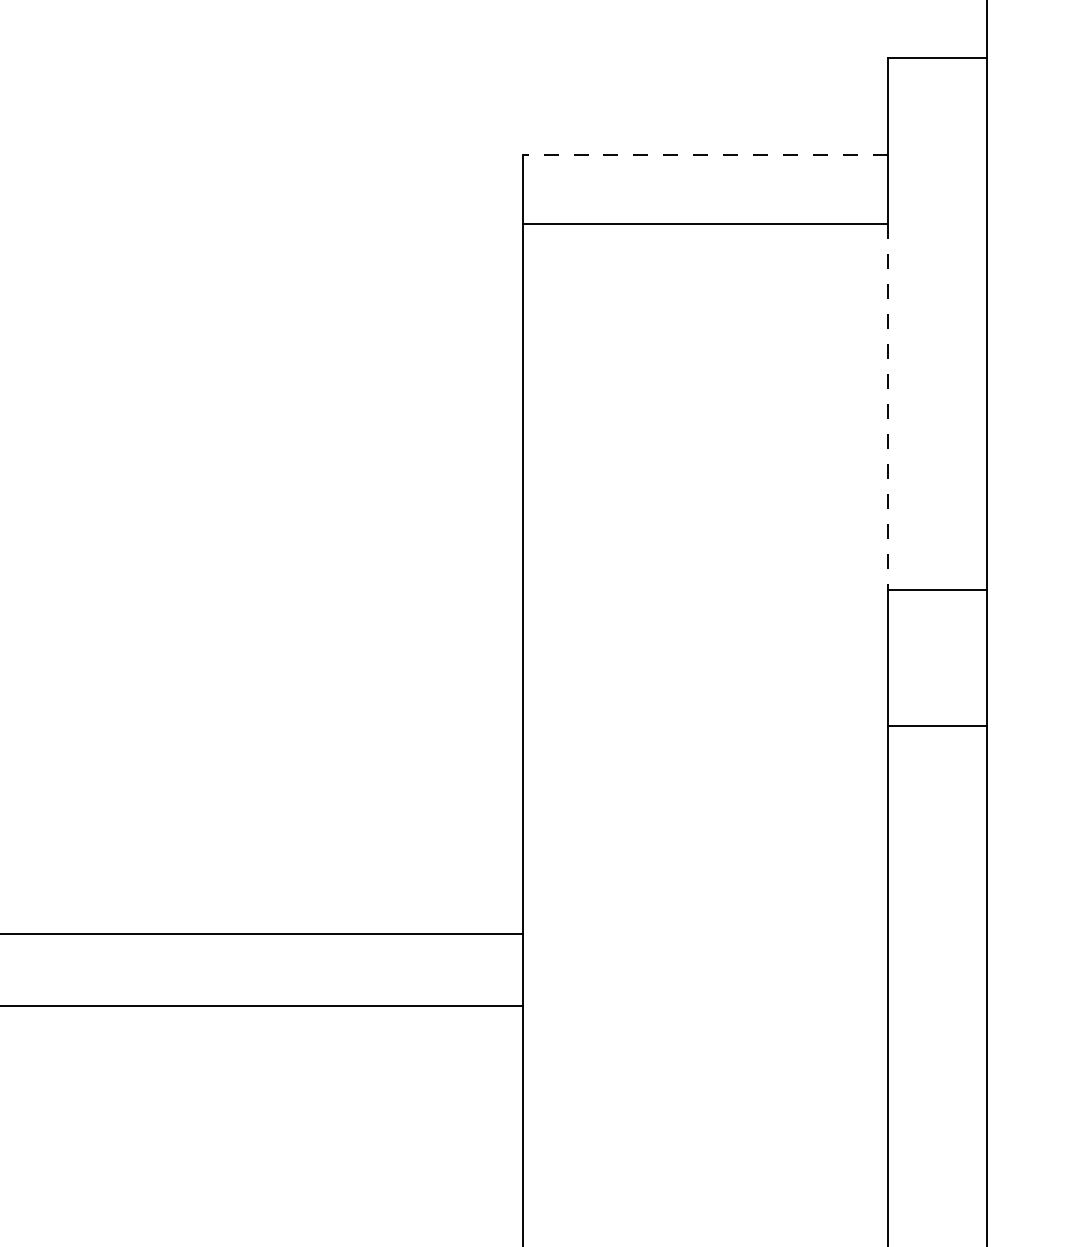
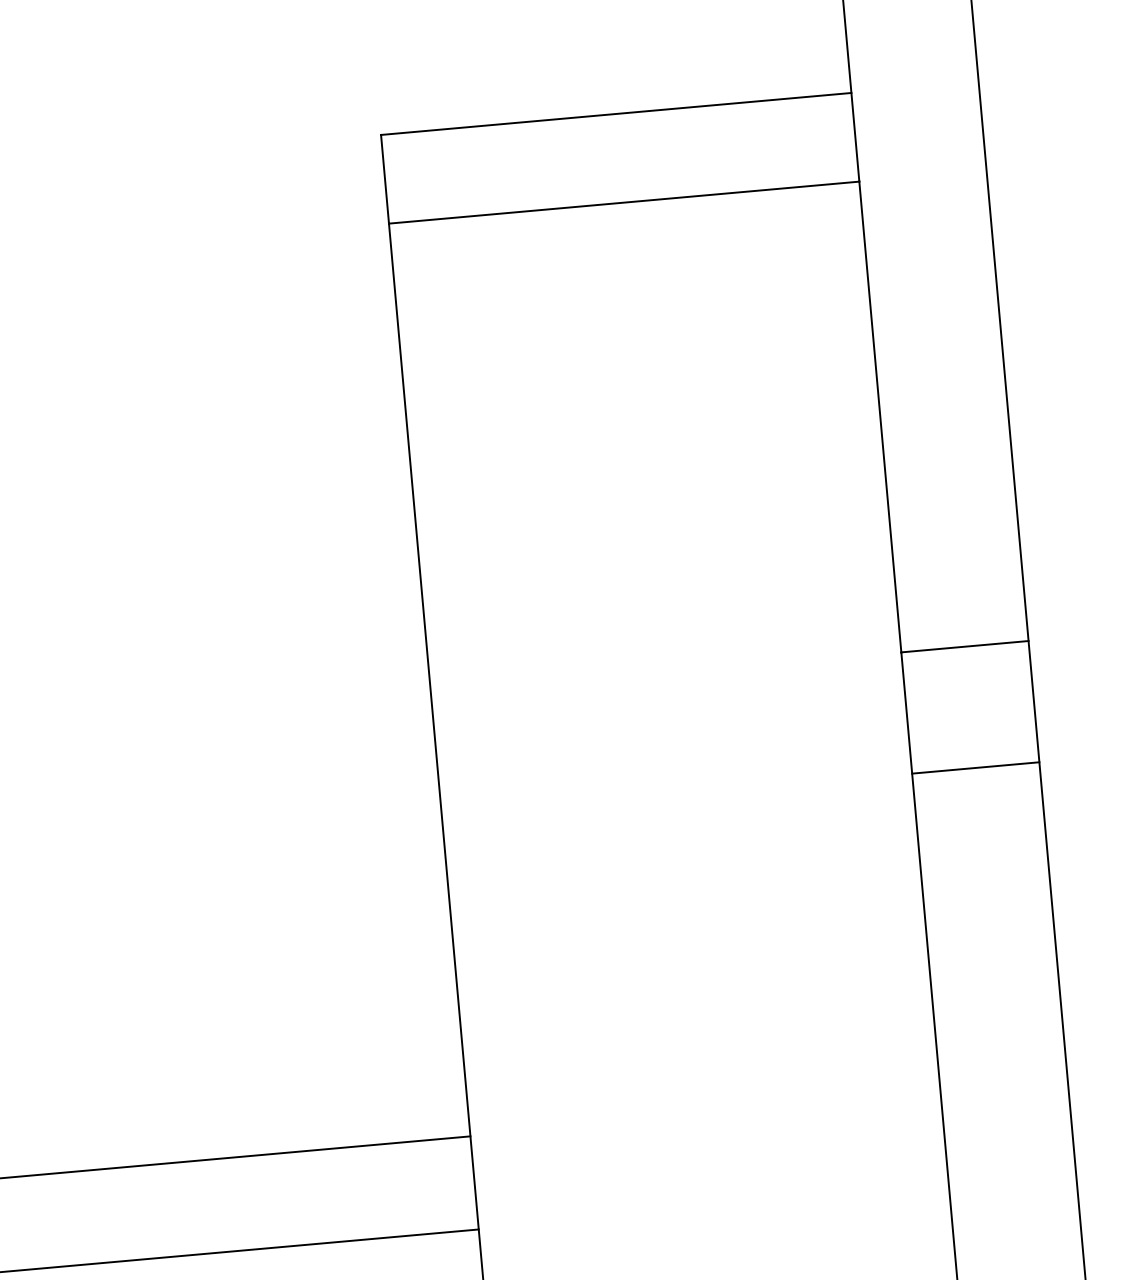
line: (705, 155) -> (616, 114), dashed -> solid
line: (888, 407) -> (880, 417), dashed -> solid
line: (937, 726) -> (975, 768), moved

